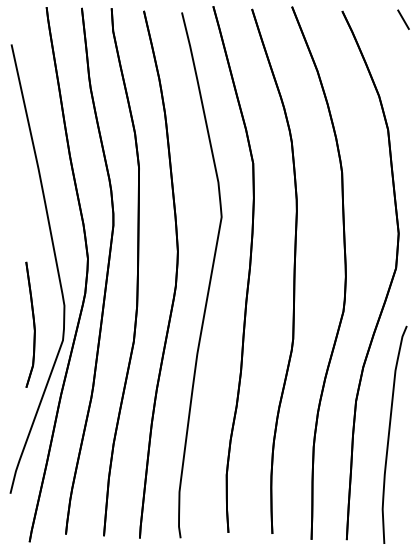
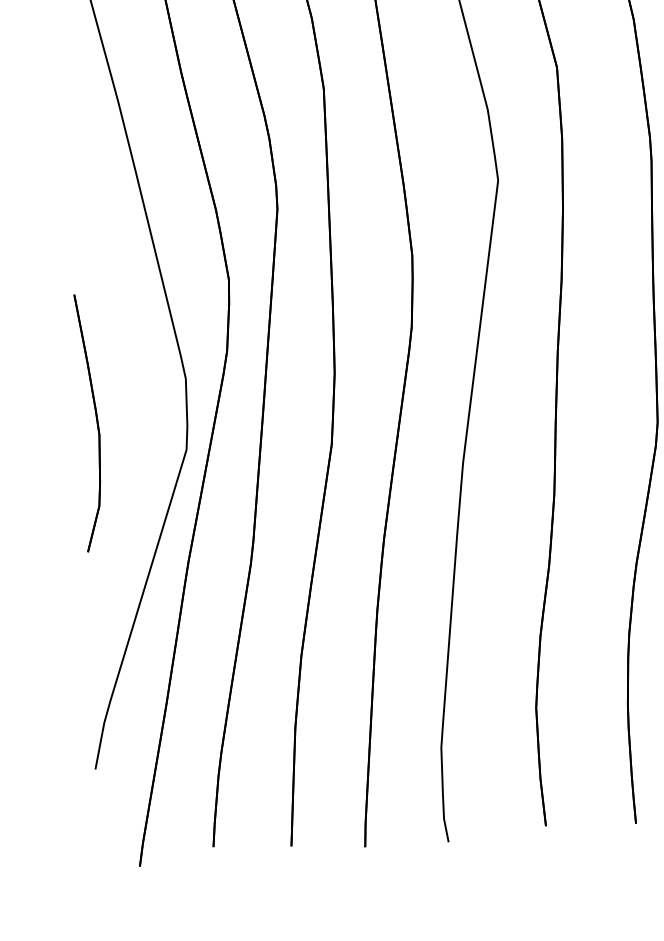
part: (30, 324) -> (89, 422), moved

